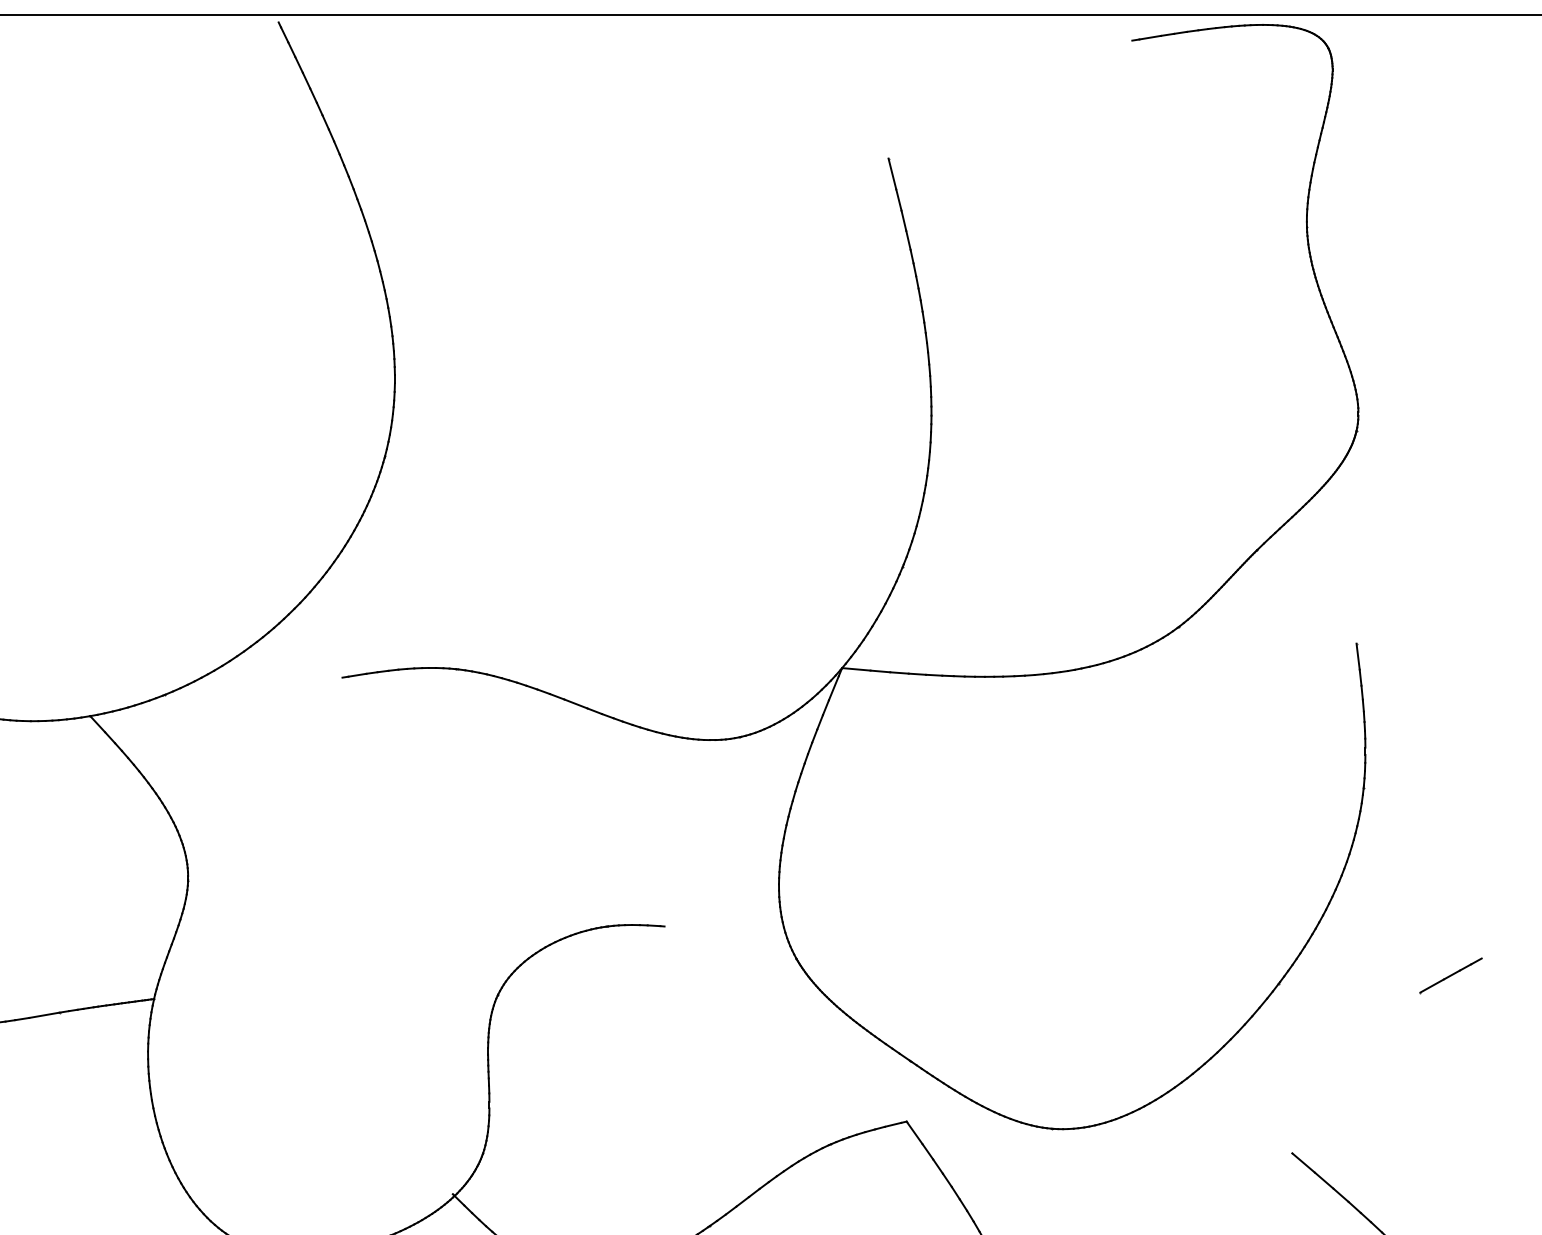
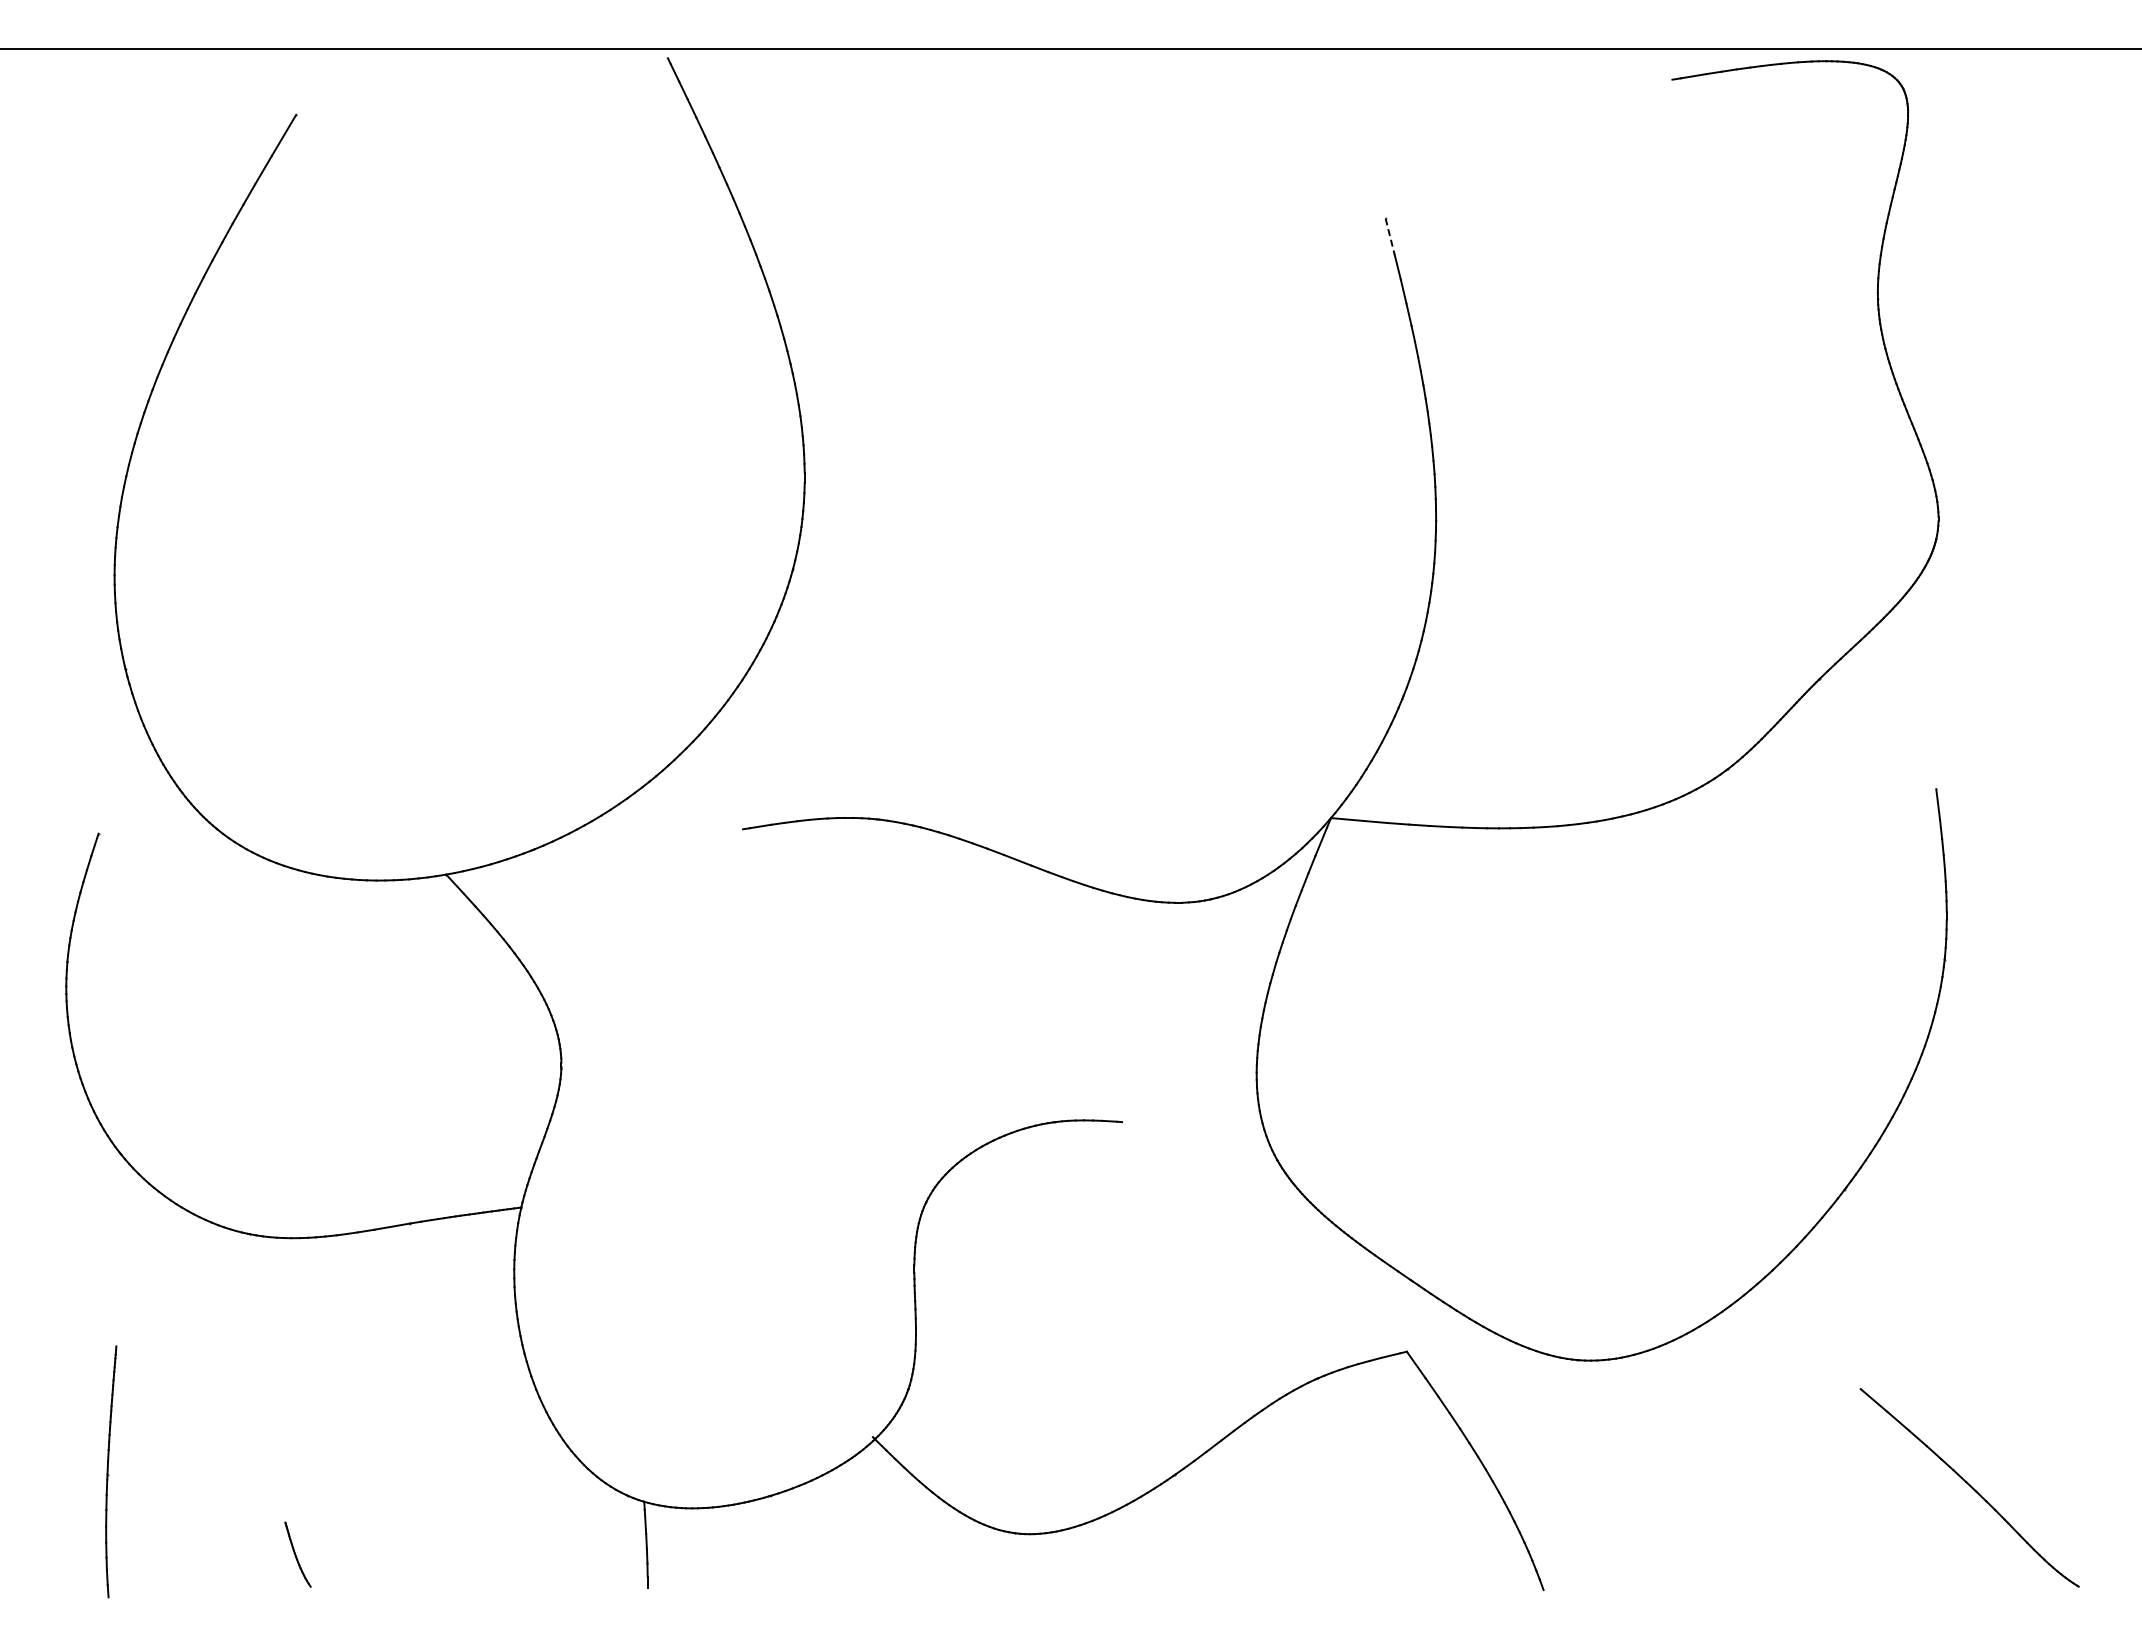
line: (892, 173) -> (1390, 236), solid -> dashed
line: (1451, 975) -> (2047, 1179), removed

